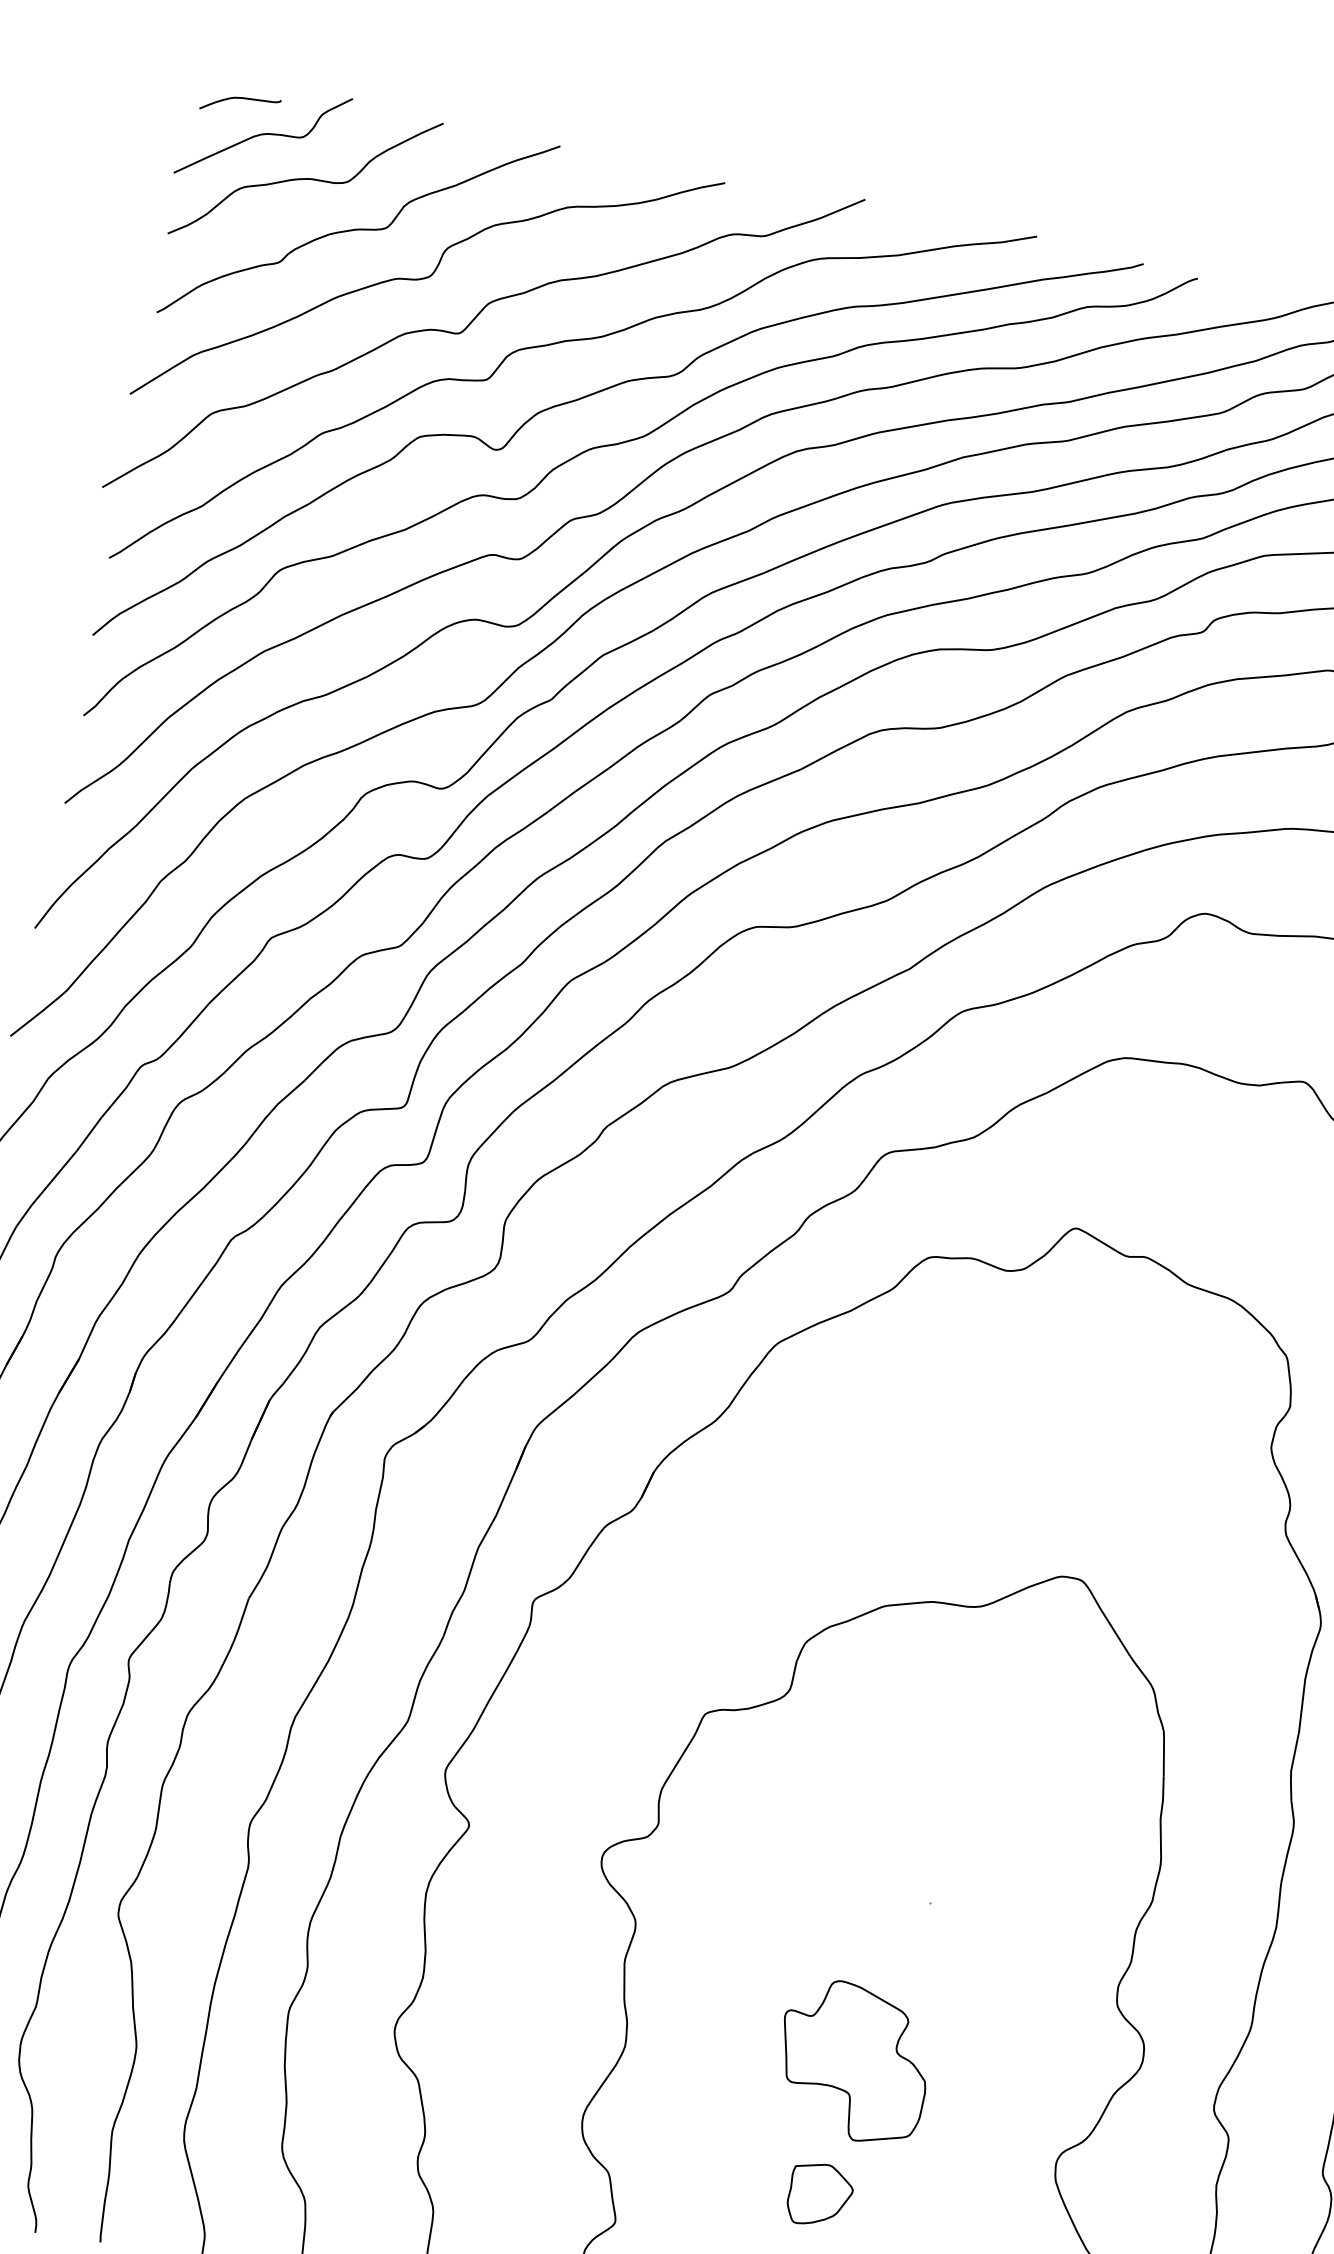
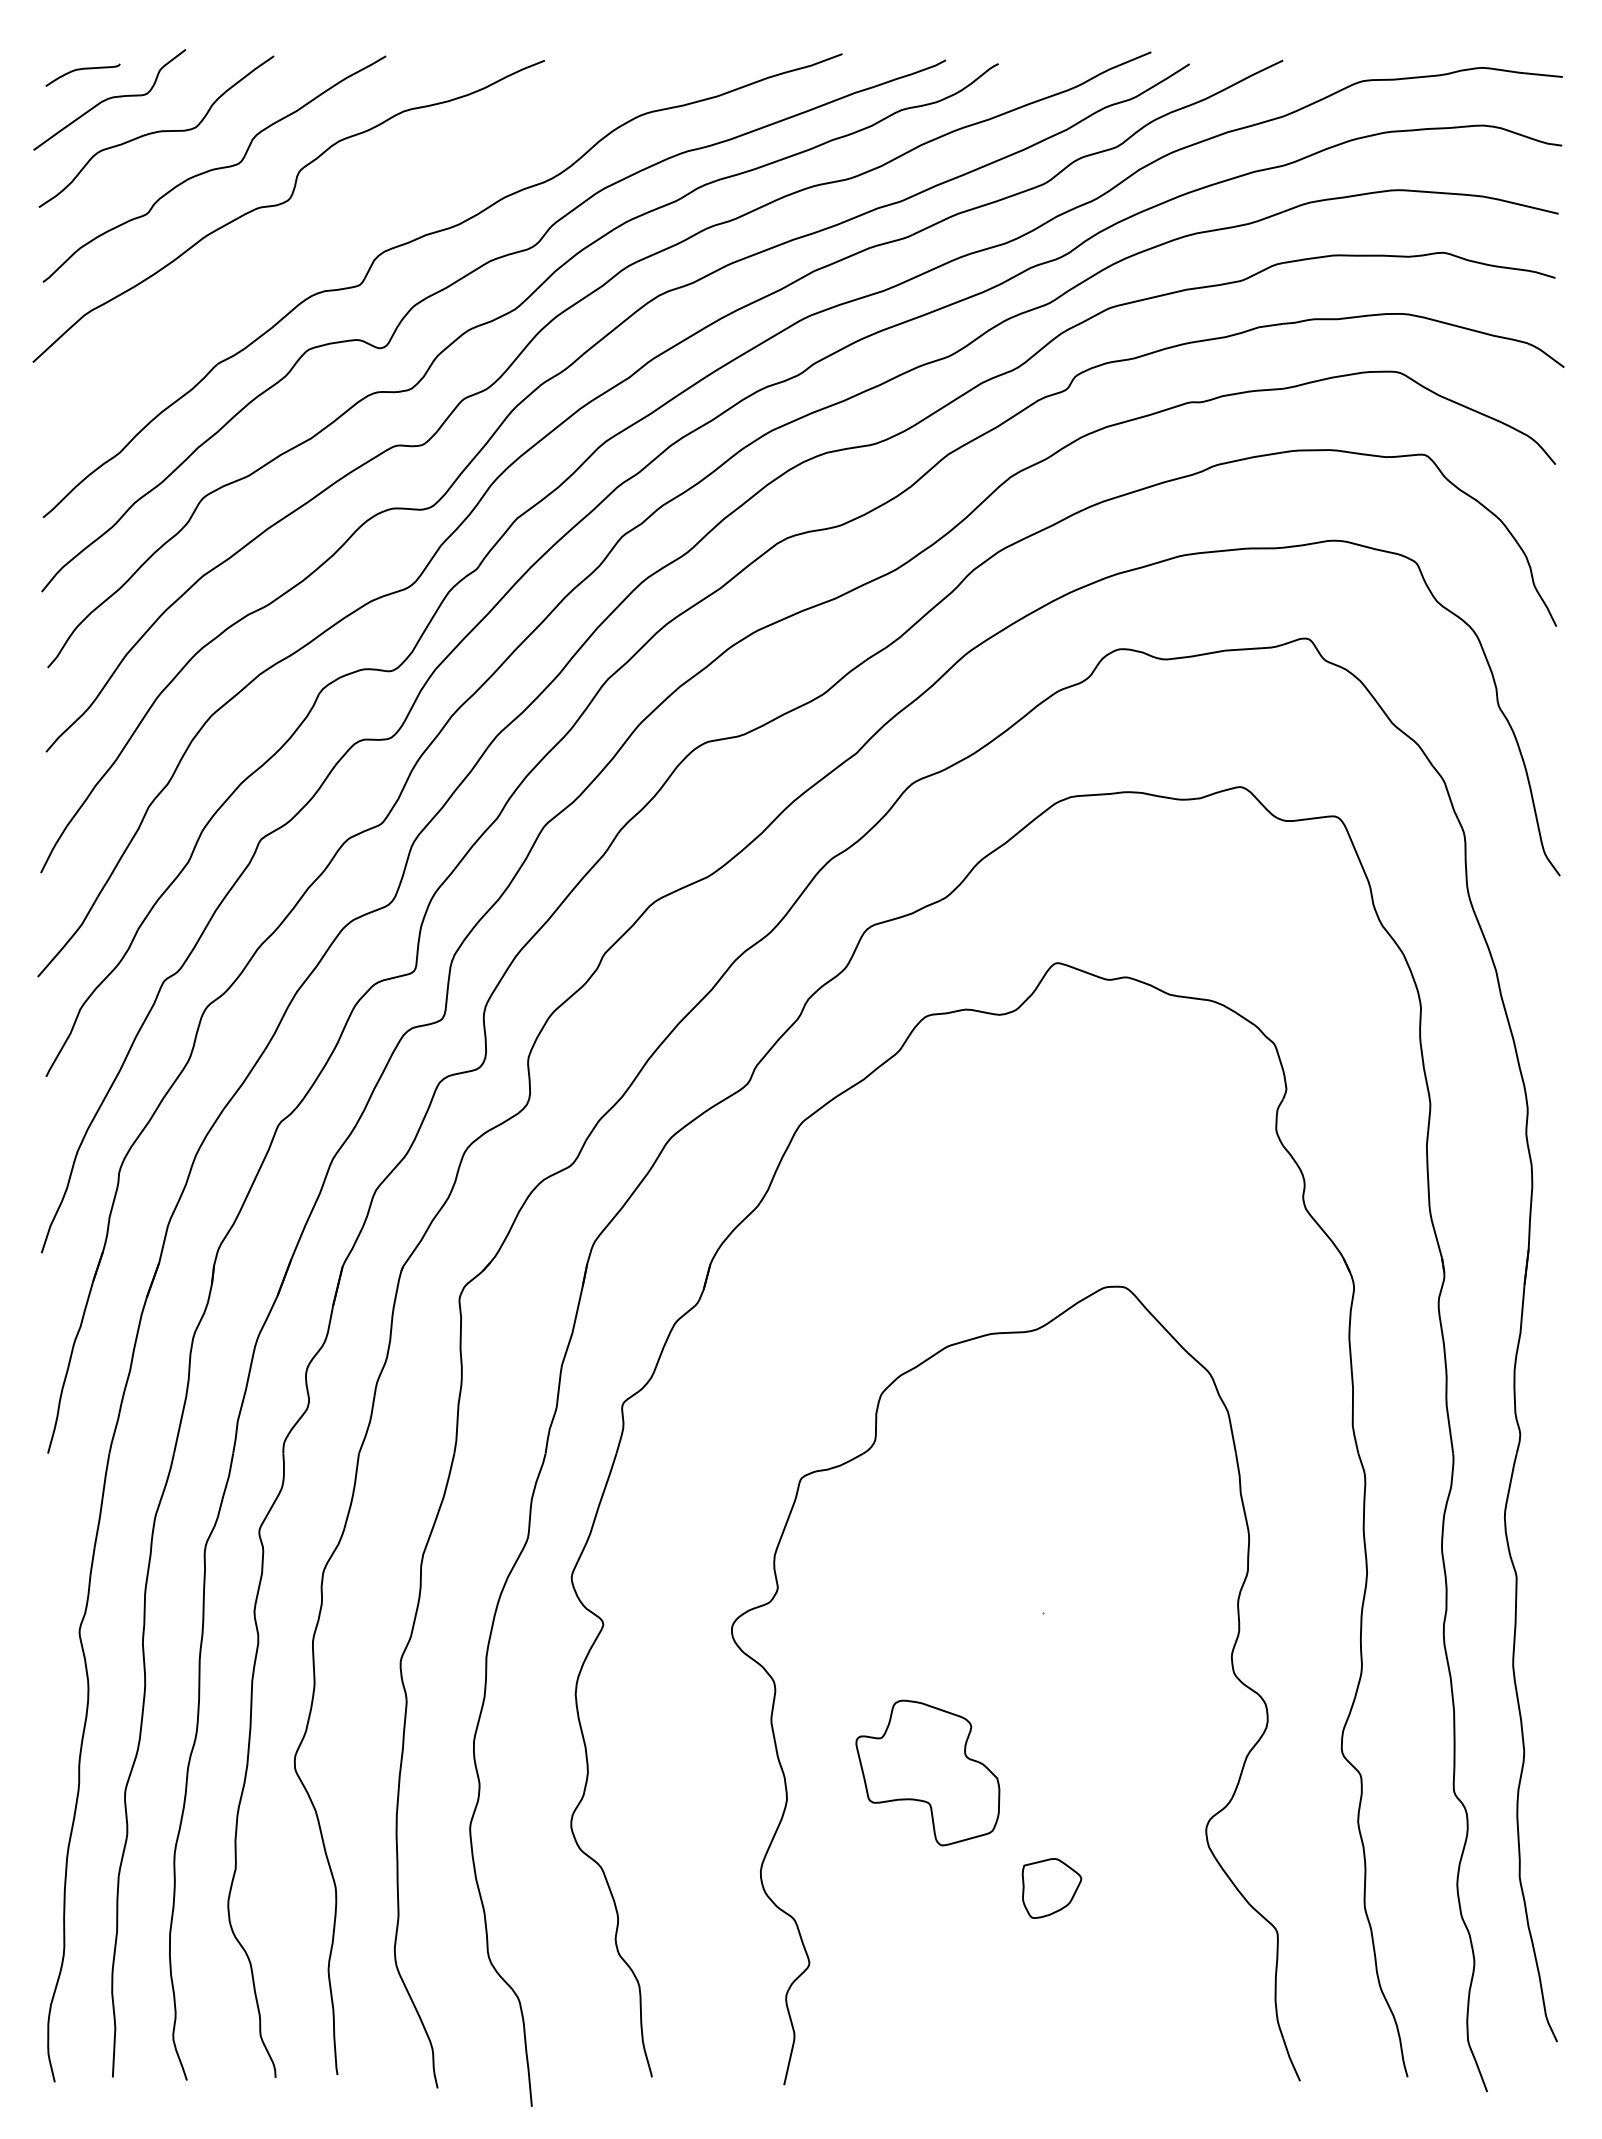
curve: (468, 327) -> (333, 240), removed
part: (853, 2061) -> (927, 1772), moved
part: (819, 2195) -> (1051, 1888), moved

